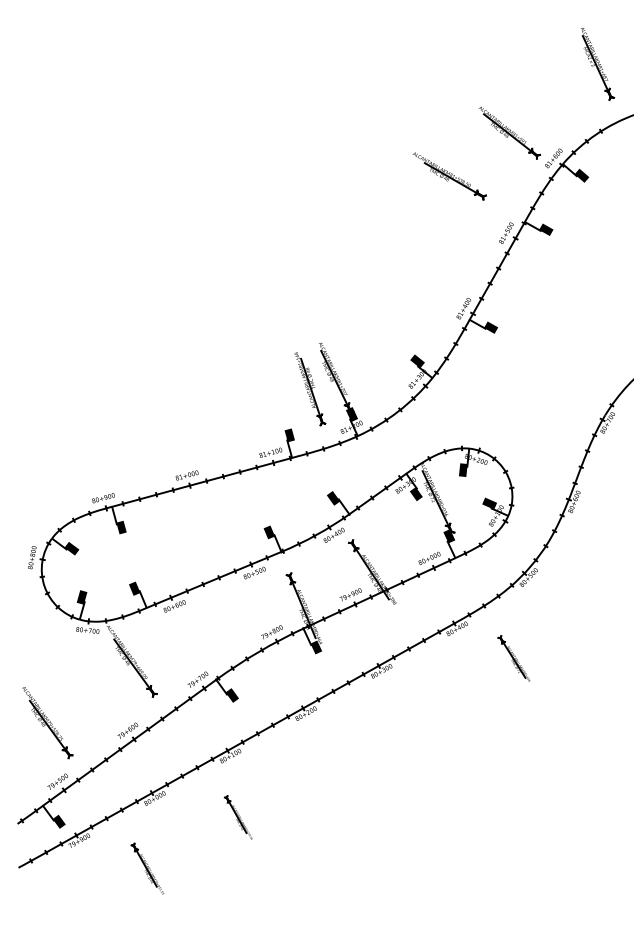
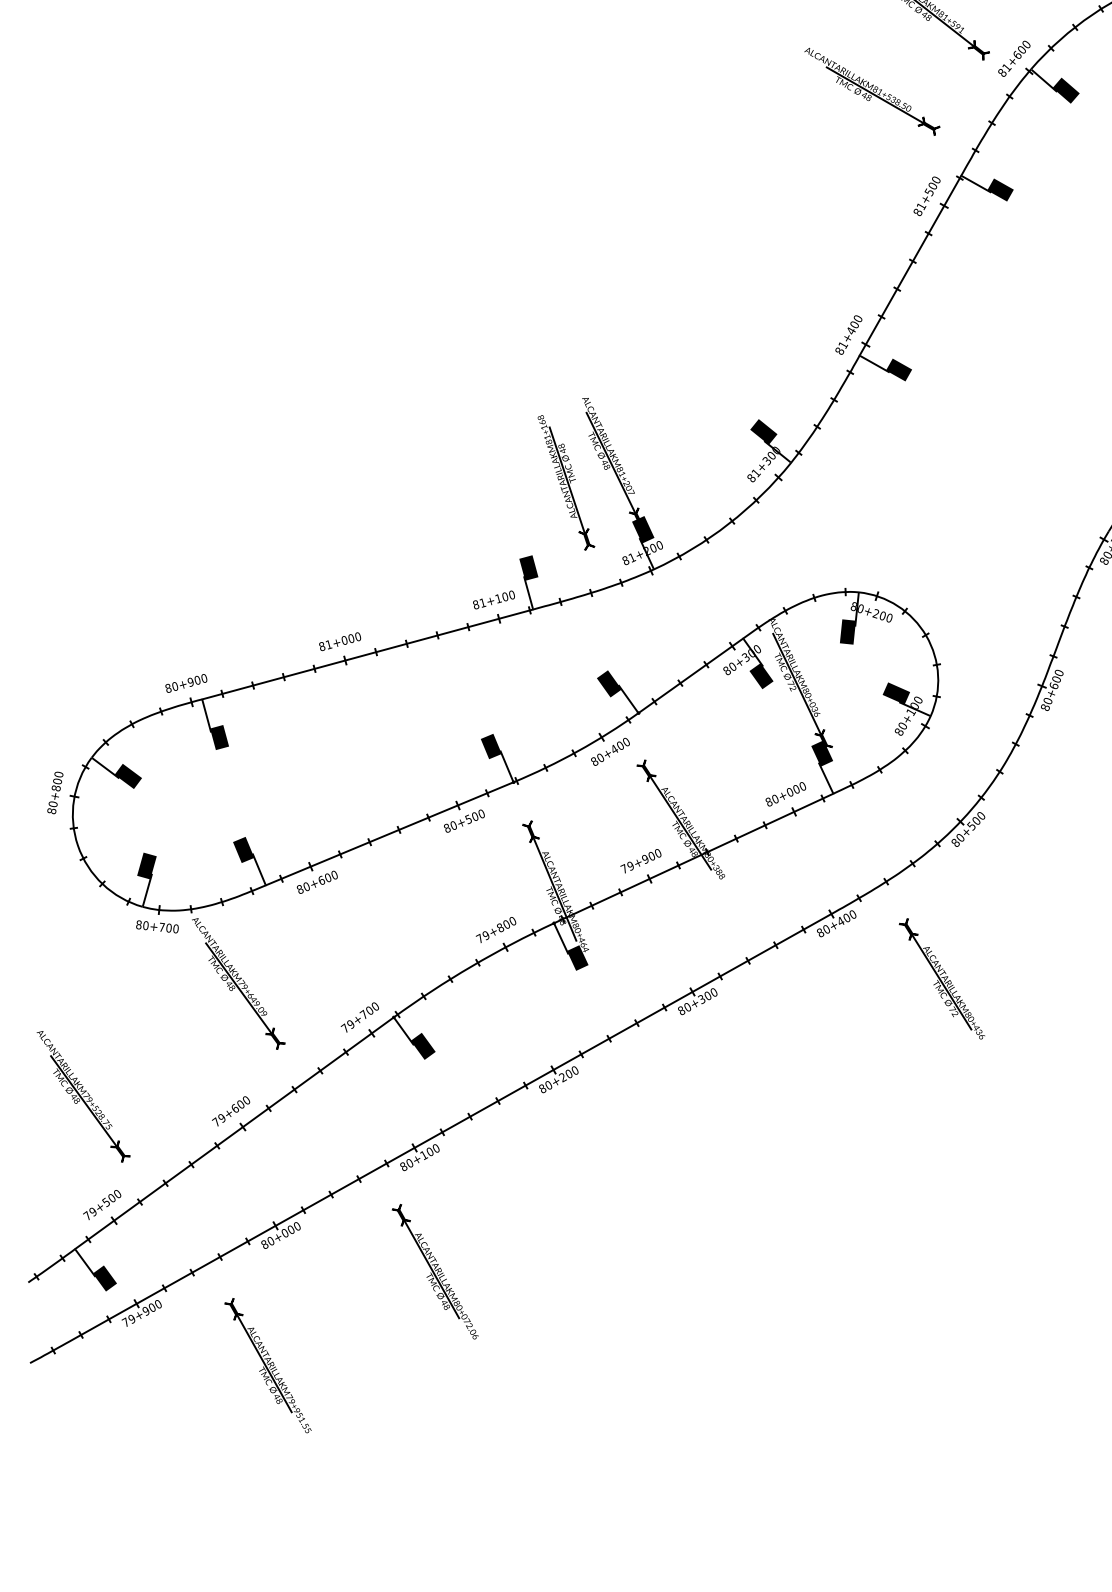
part: (449, 176) -> (872, 92), moved
part: (513, 658) -> (940, 978), size x1.43
part: (238, 817) -> (434, 1270), size x1.67
part: (147, 868) -> (267, 1364), size x1.43

